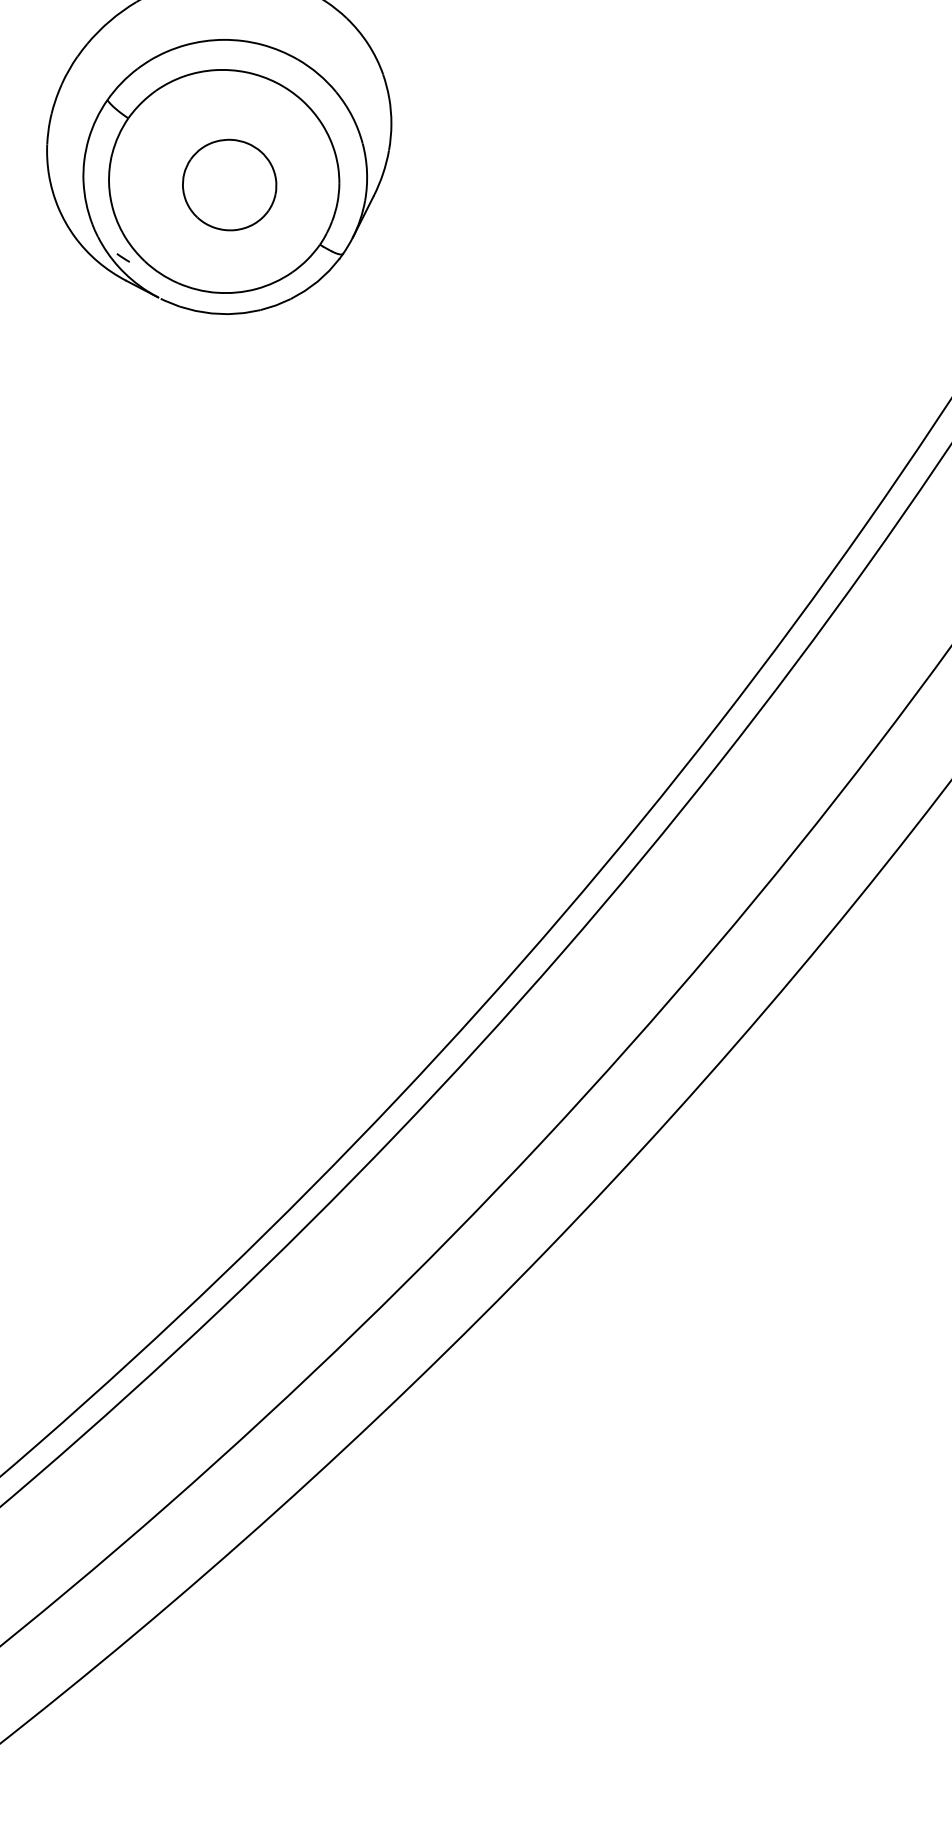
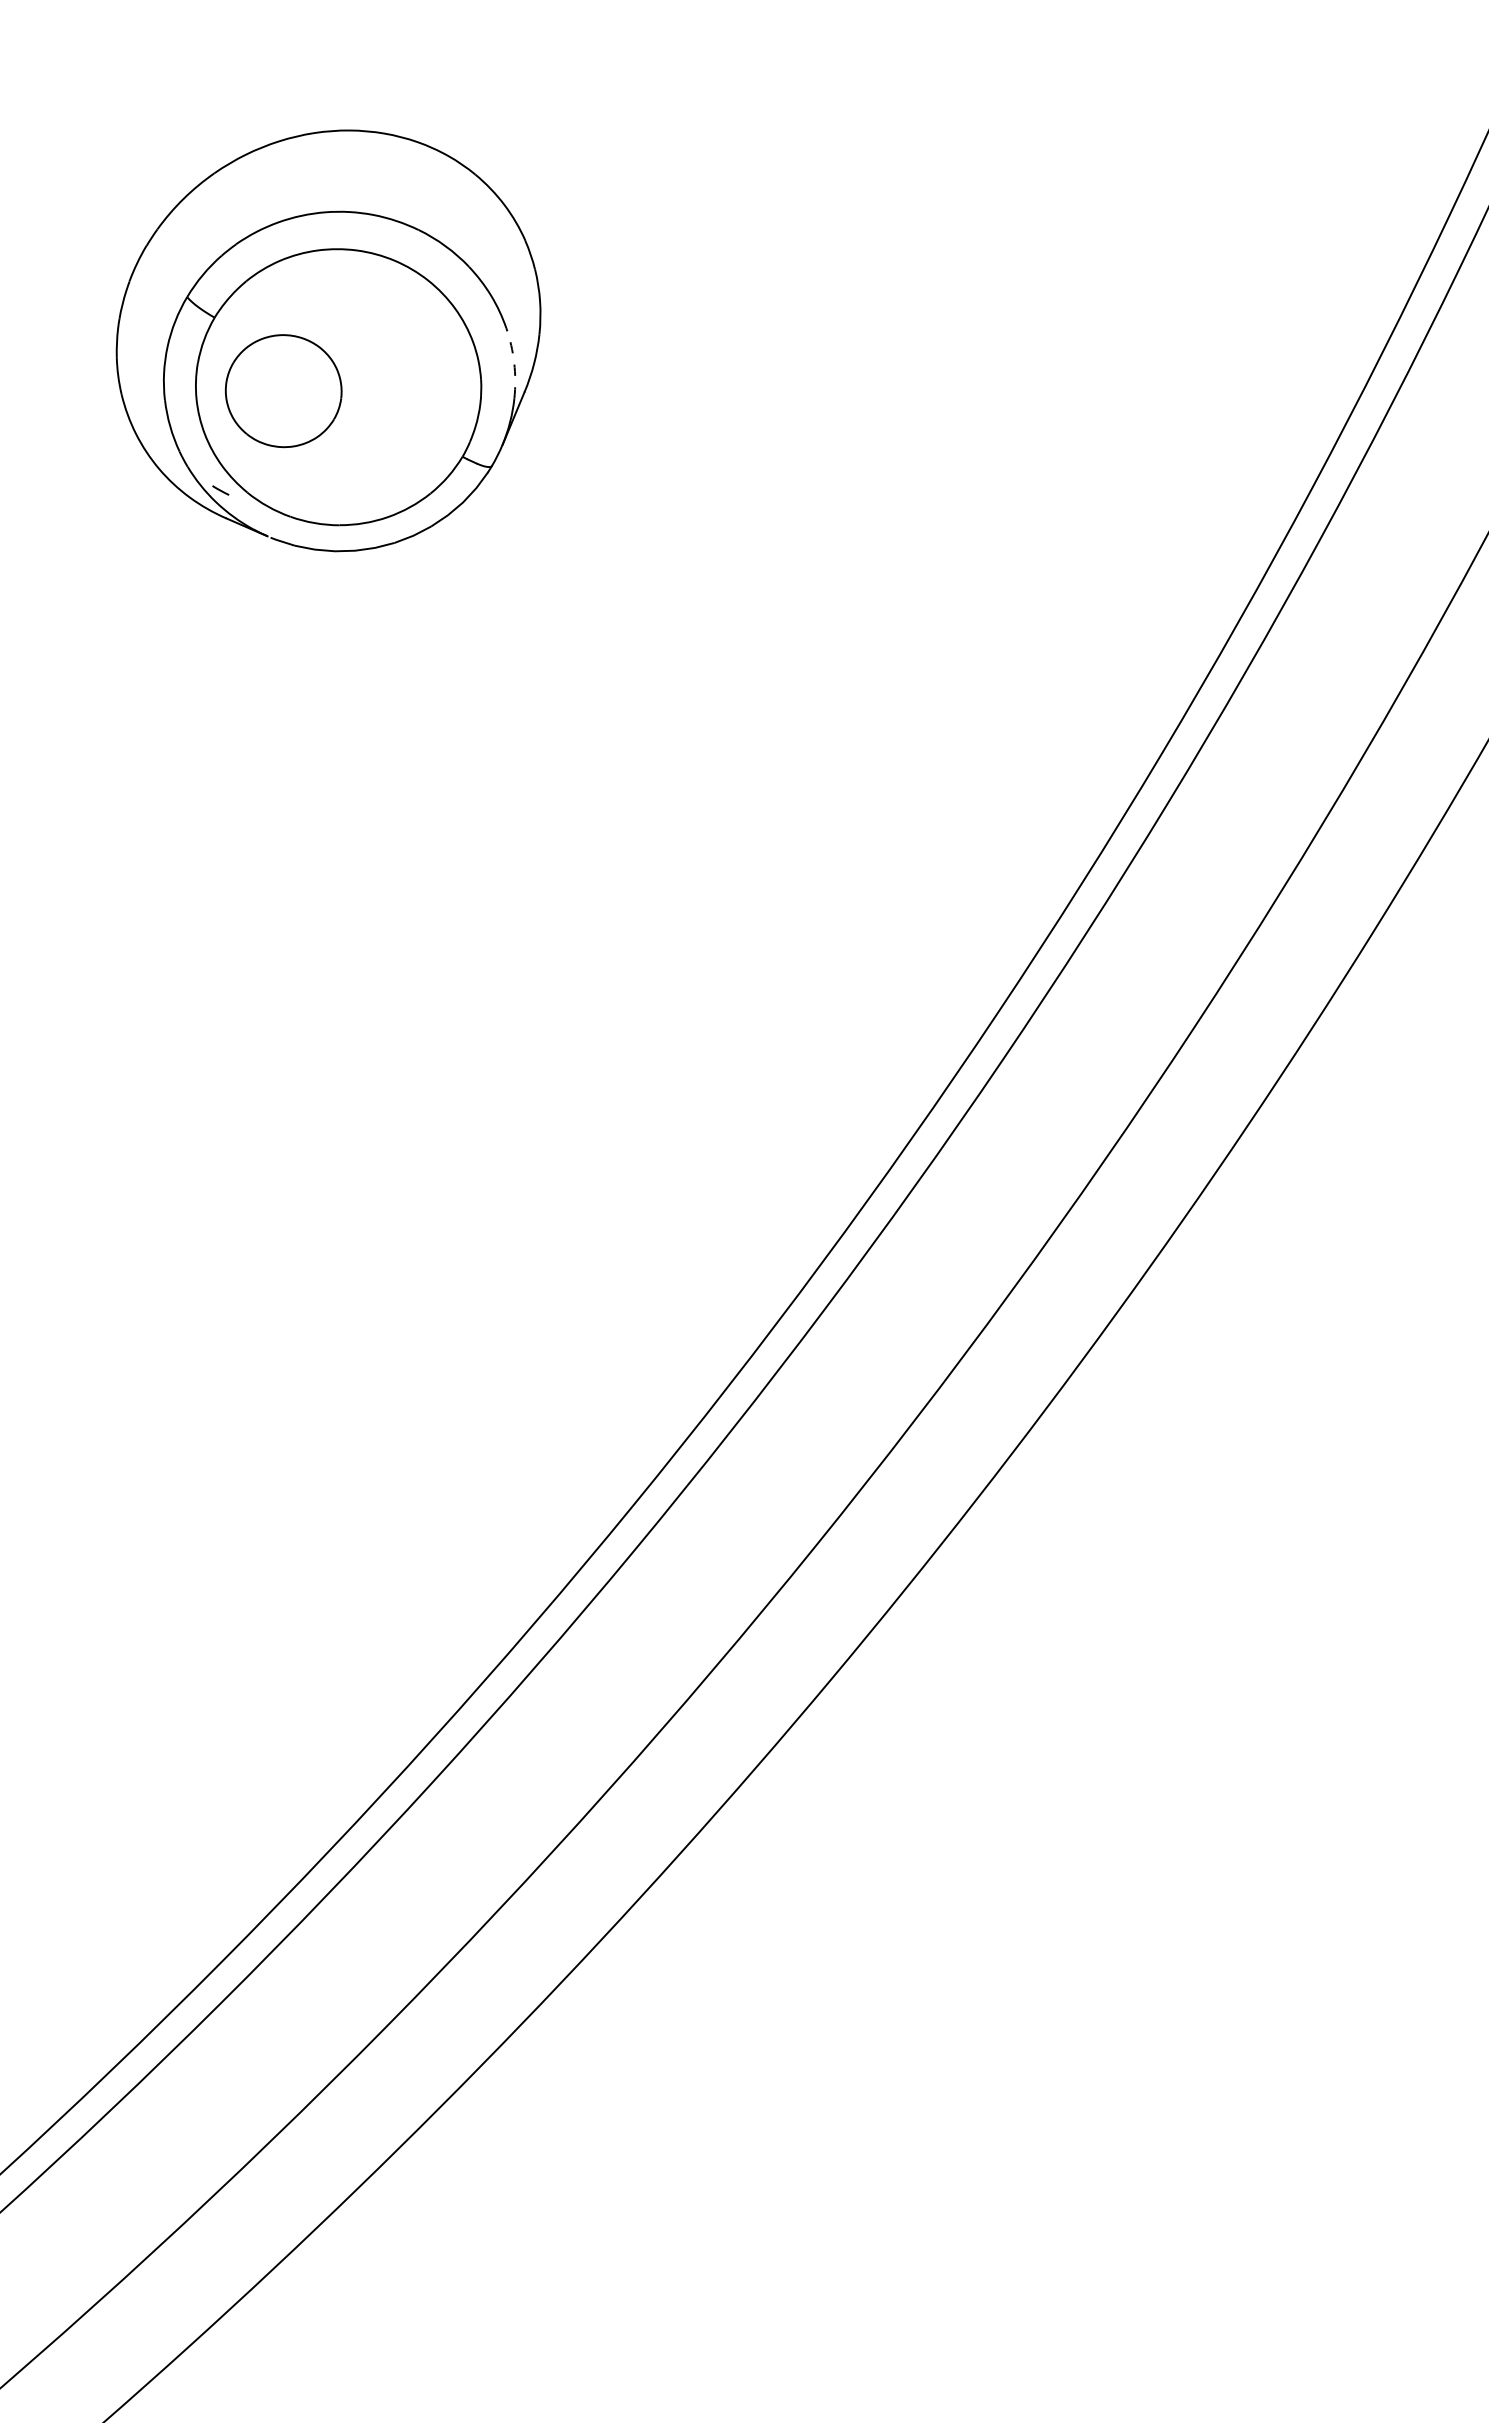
arc: (367, 171) -> (514, 362), solid -> dashed
part: (229, 185) -> (283, 391), moved

